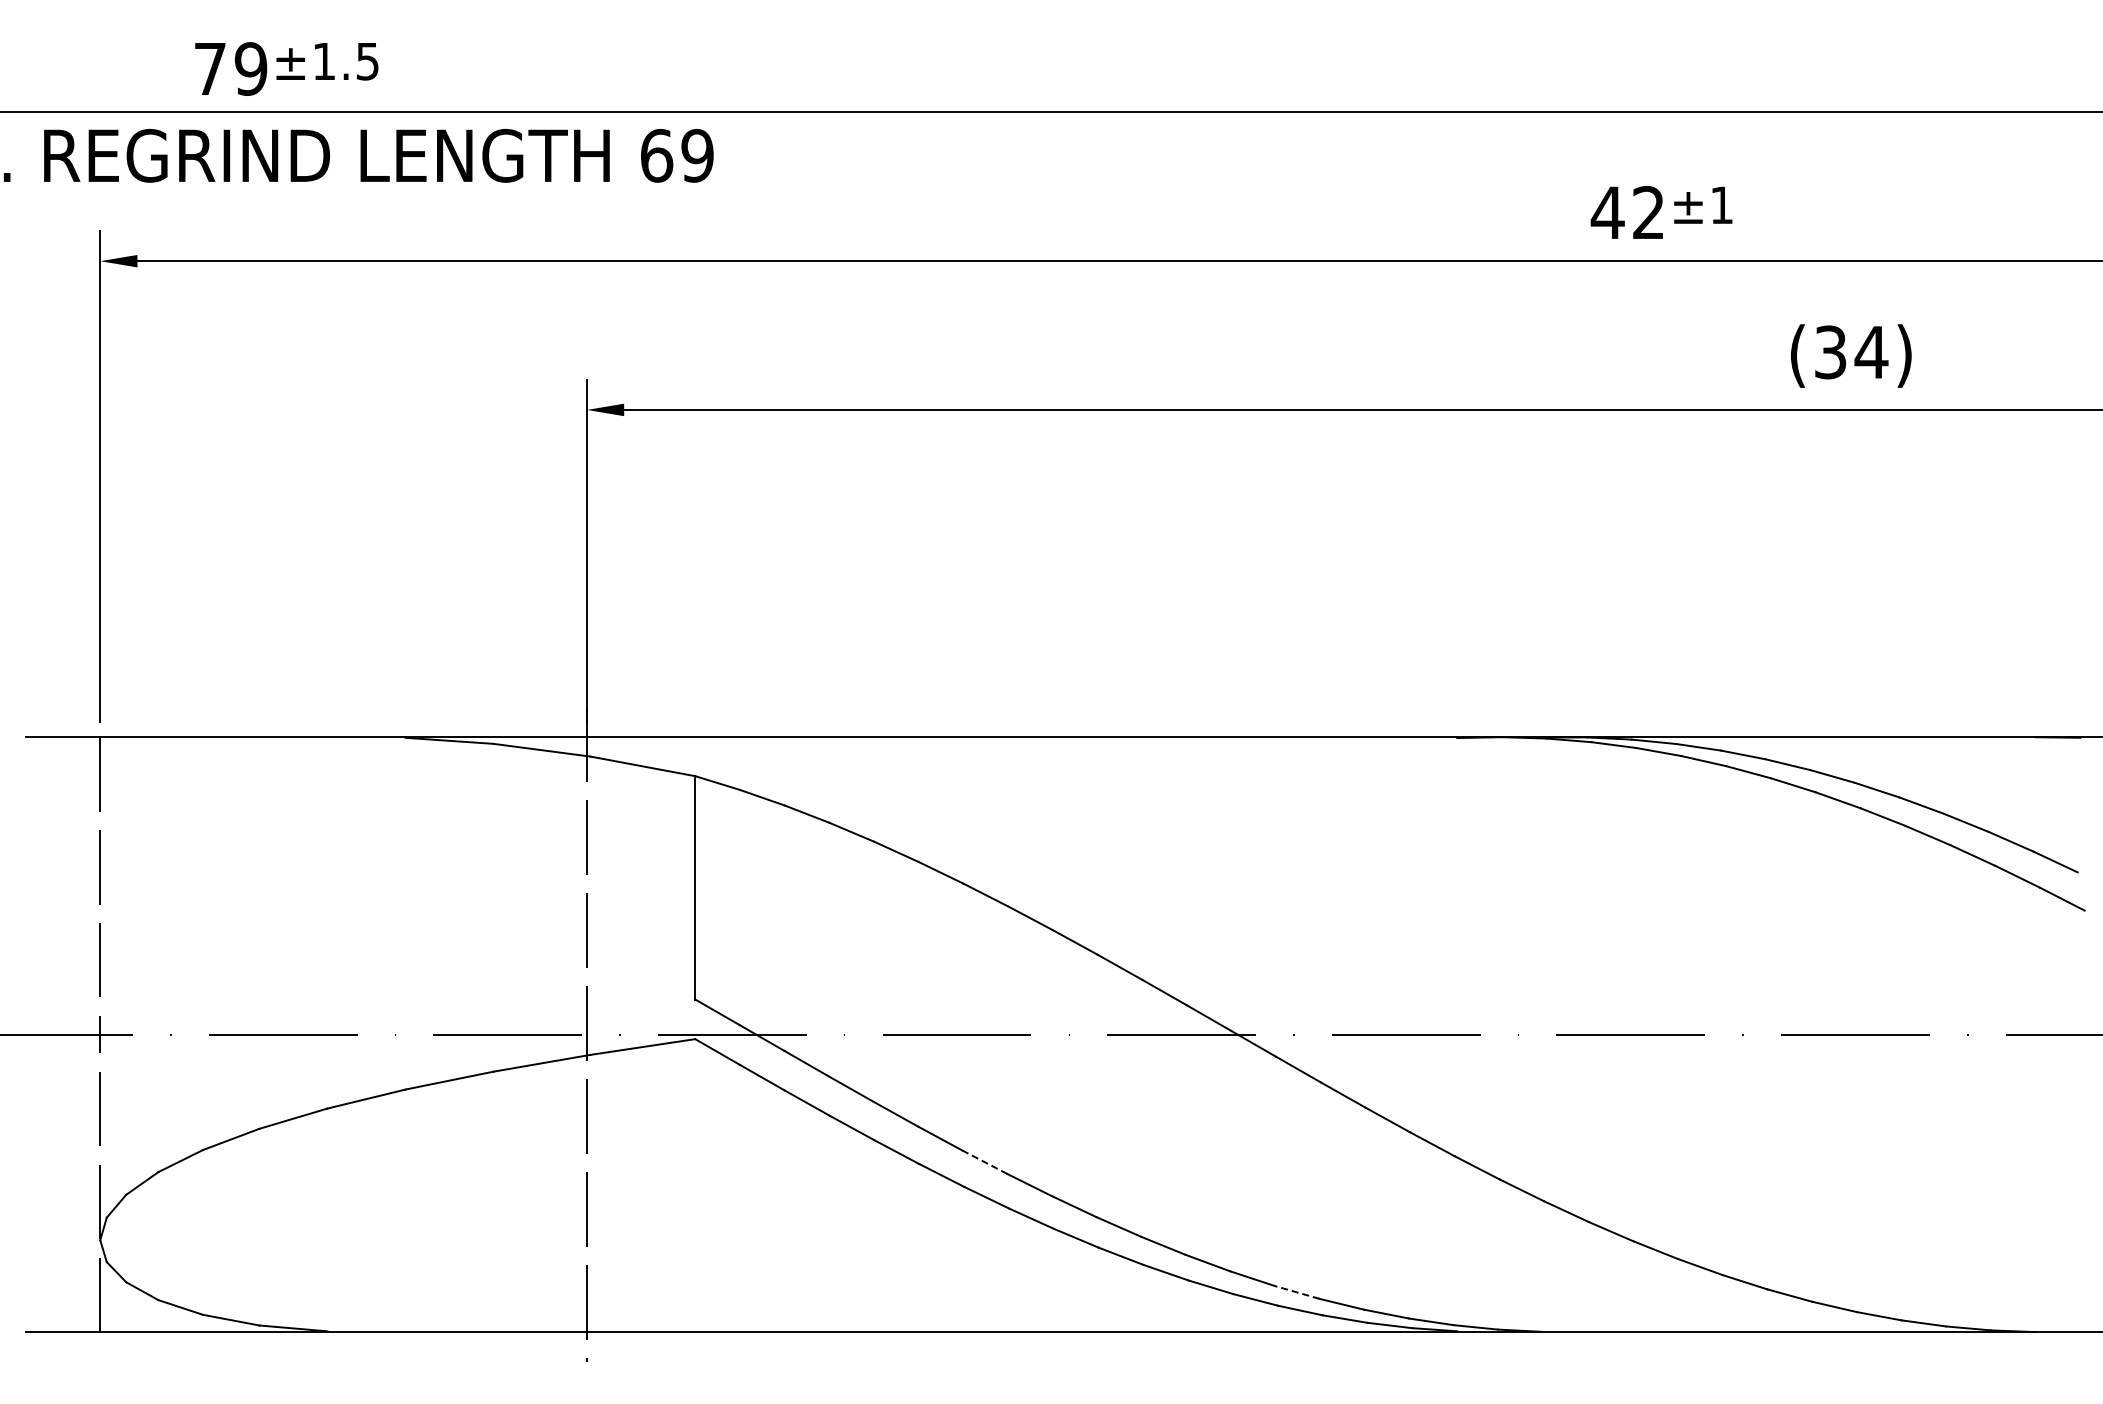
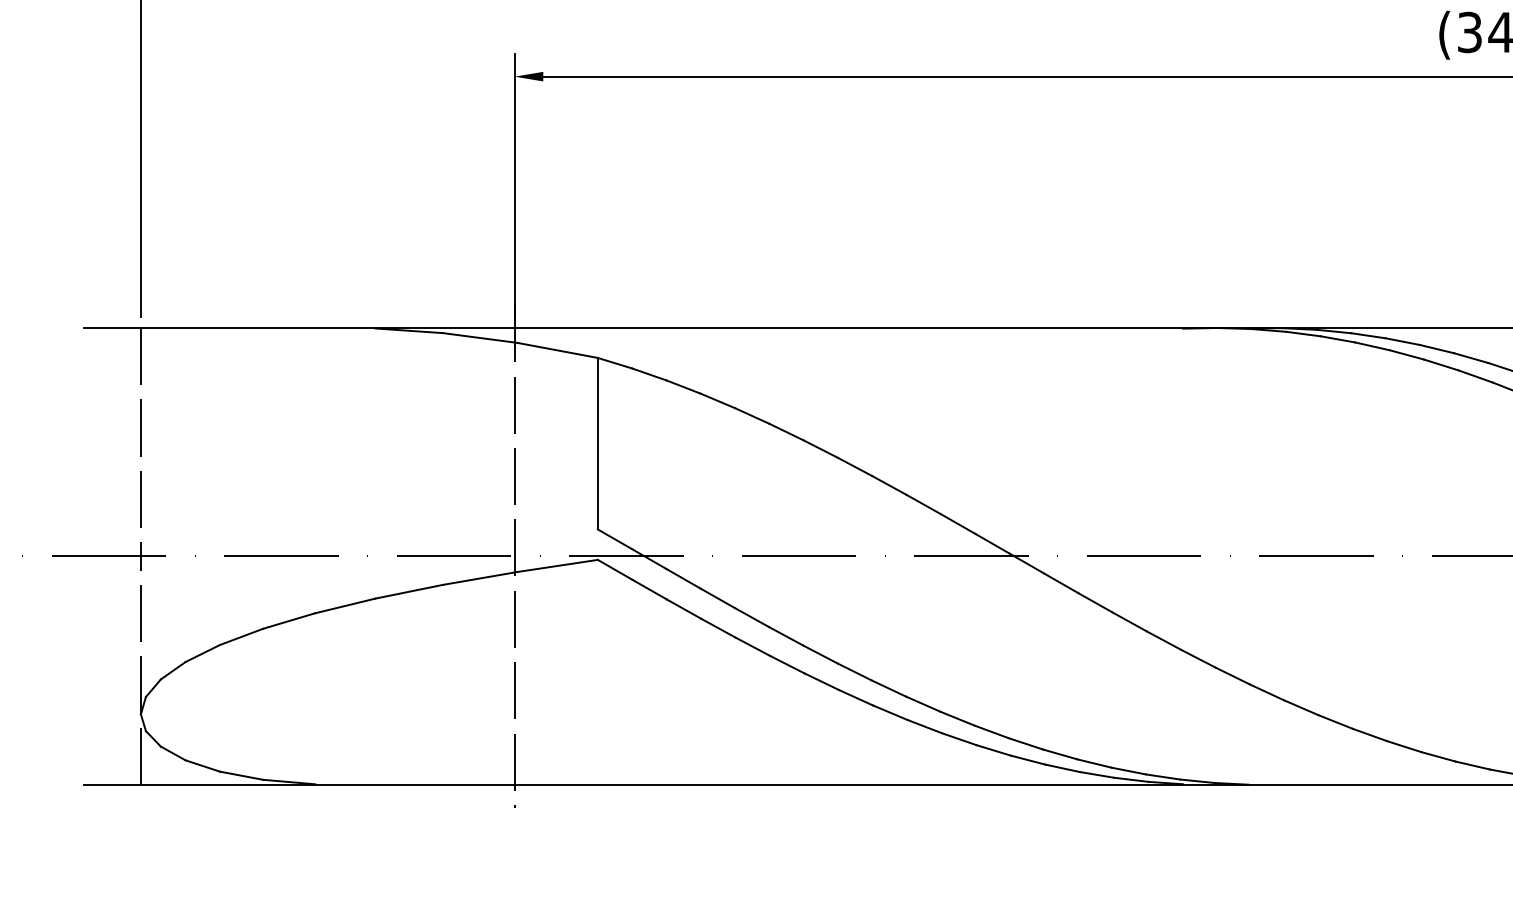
line: (984, 1162) -> (820, 654), dashed -> solid
line: (1296, 1292) -> (1059, 754), dashed -> solid

